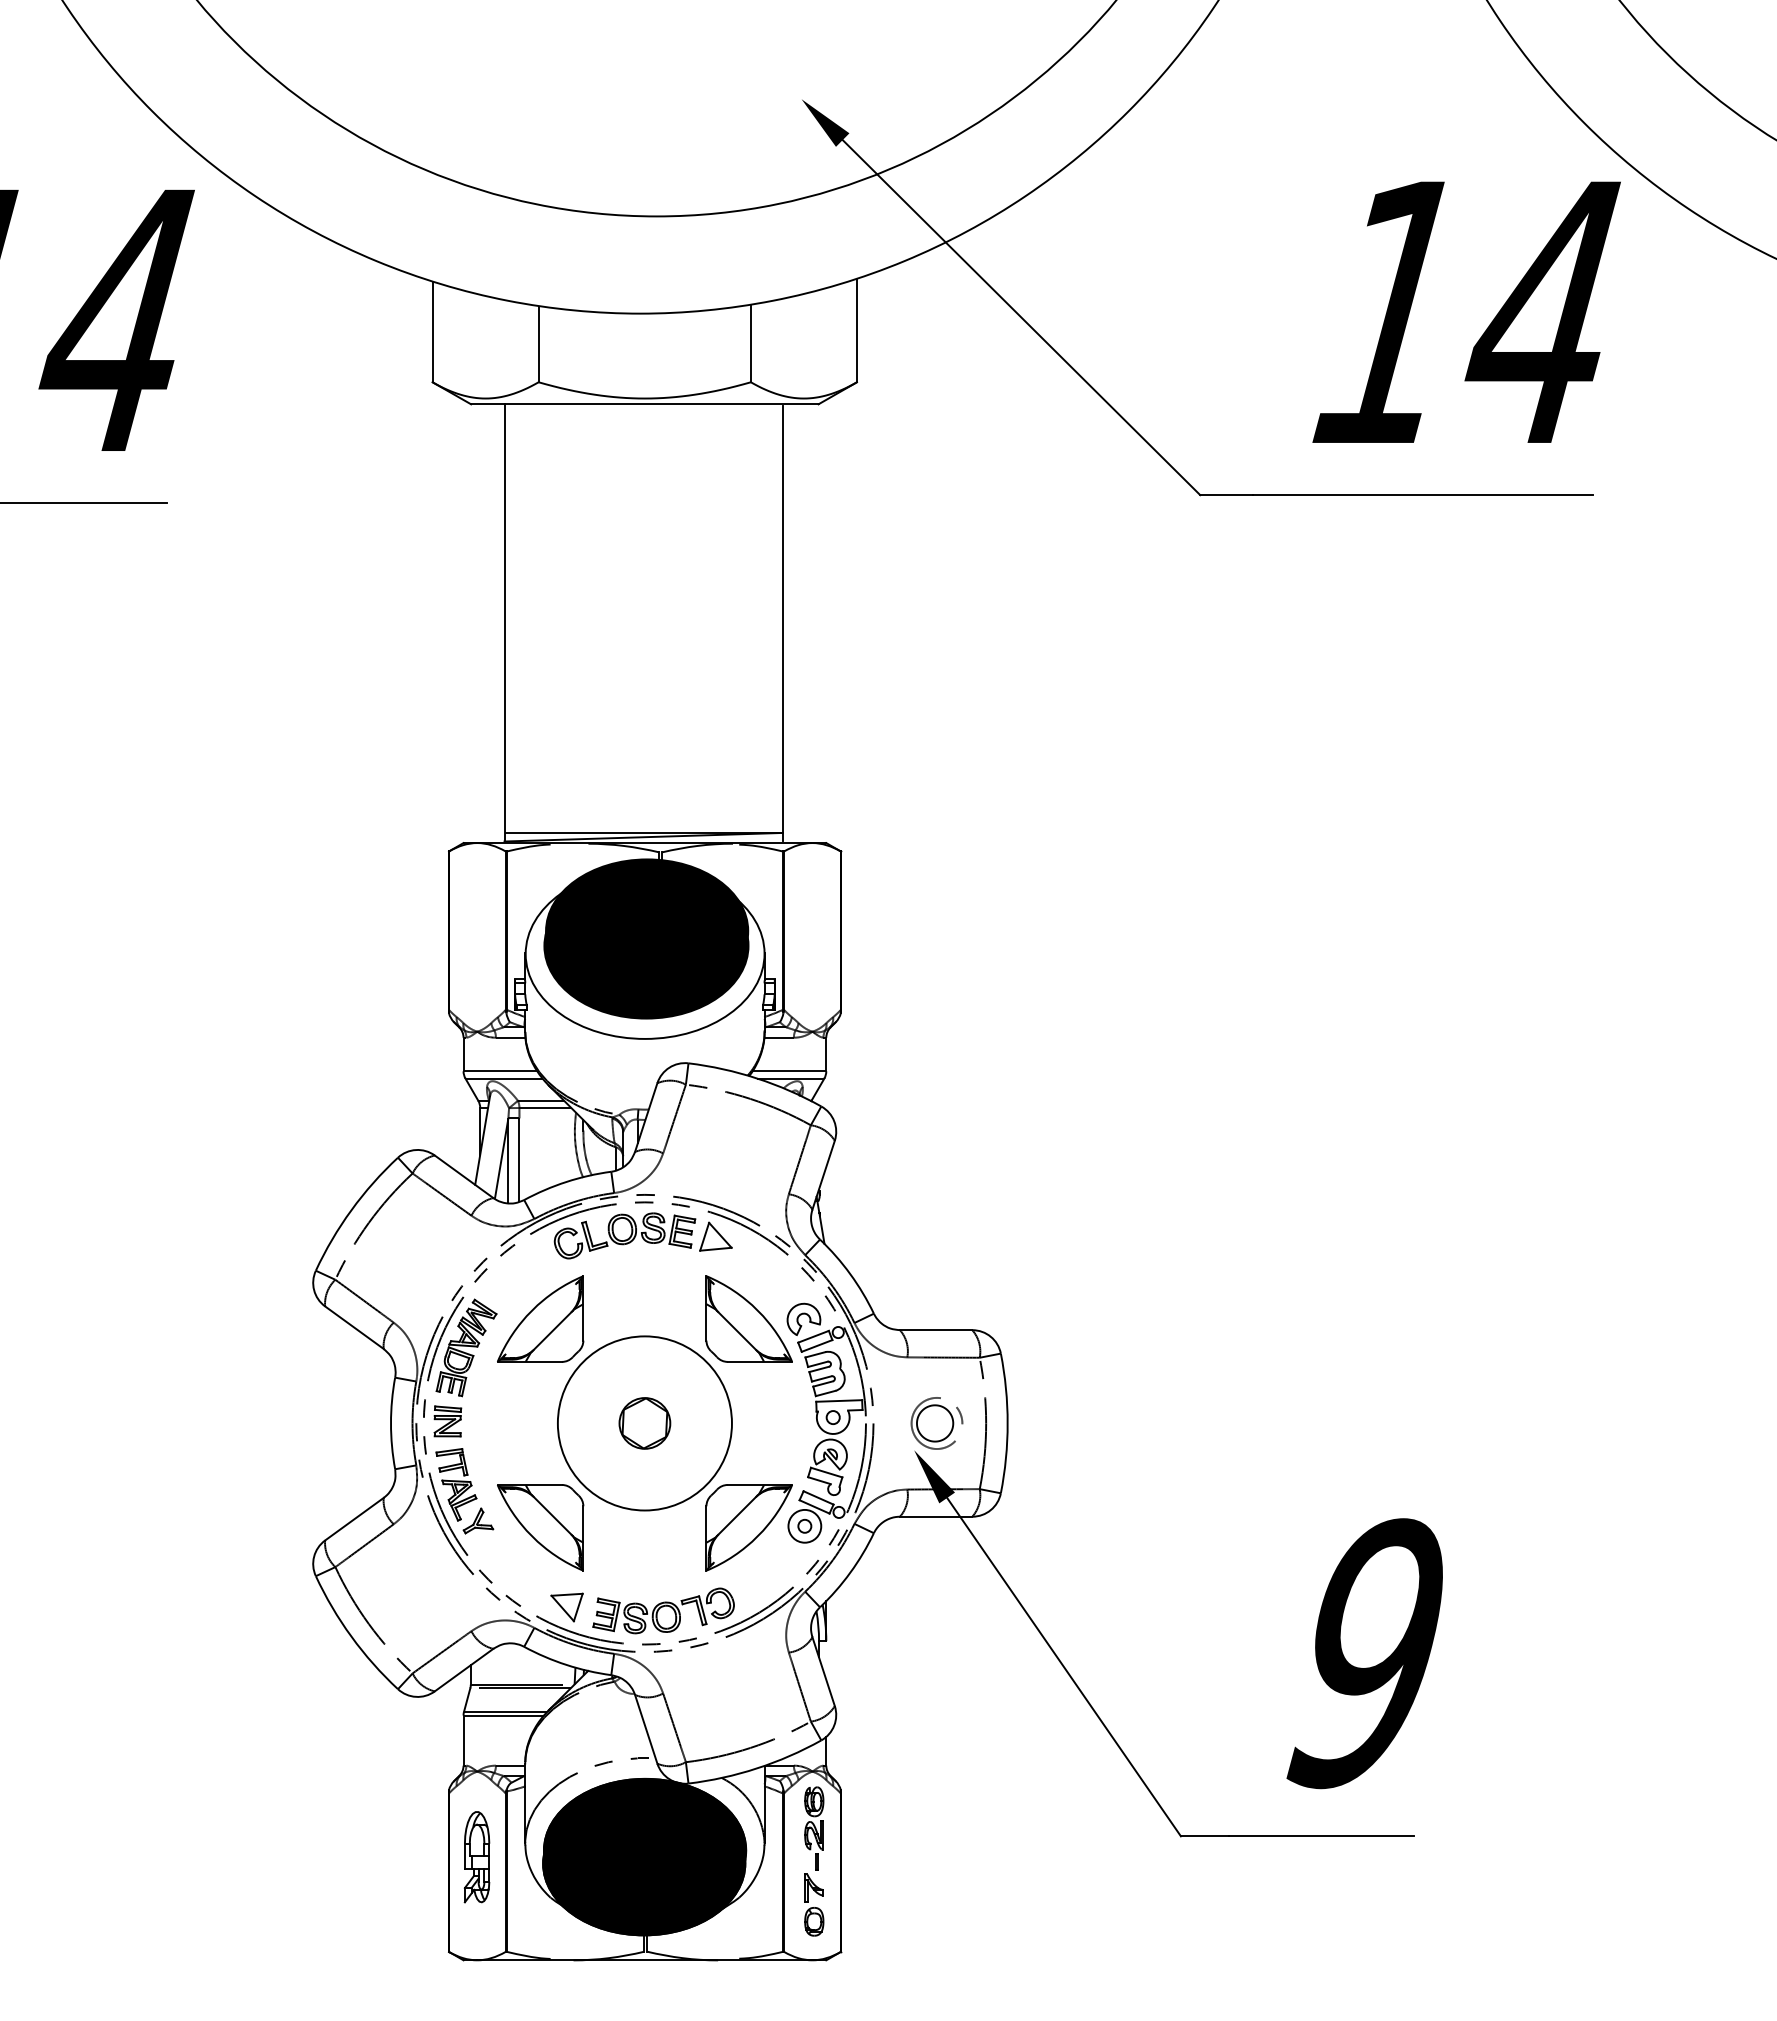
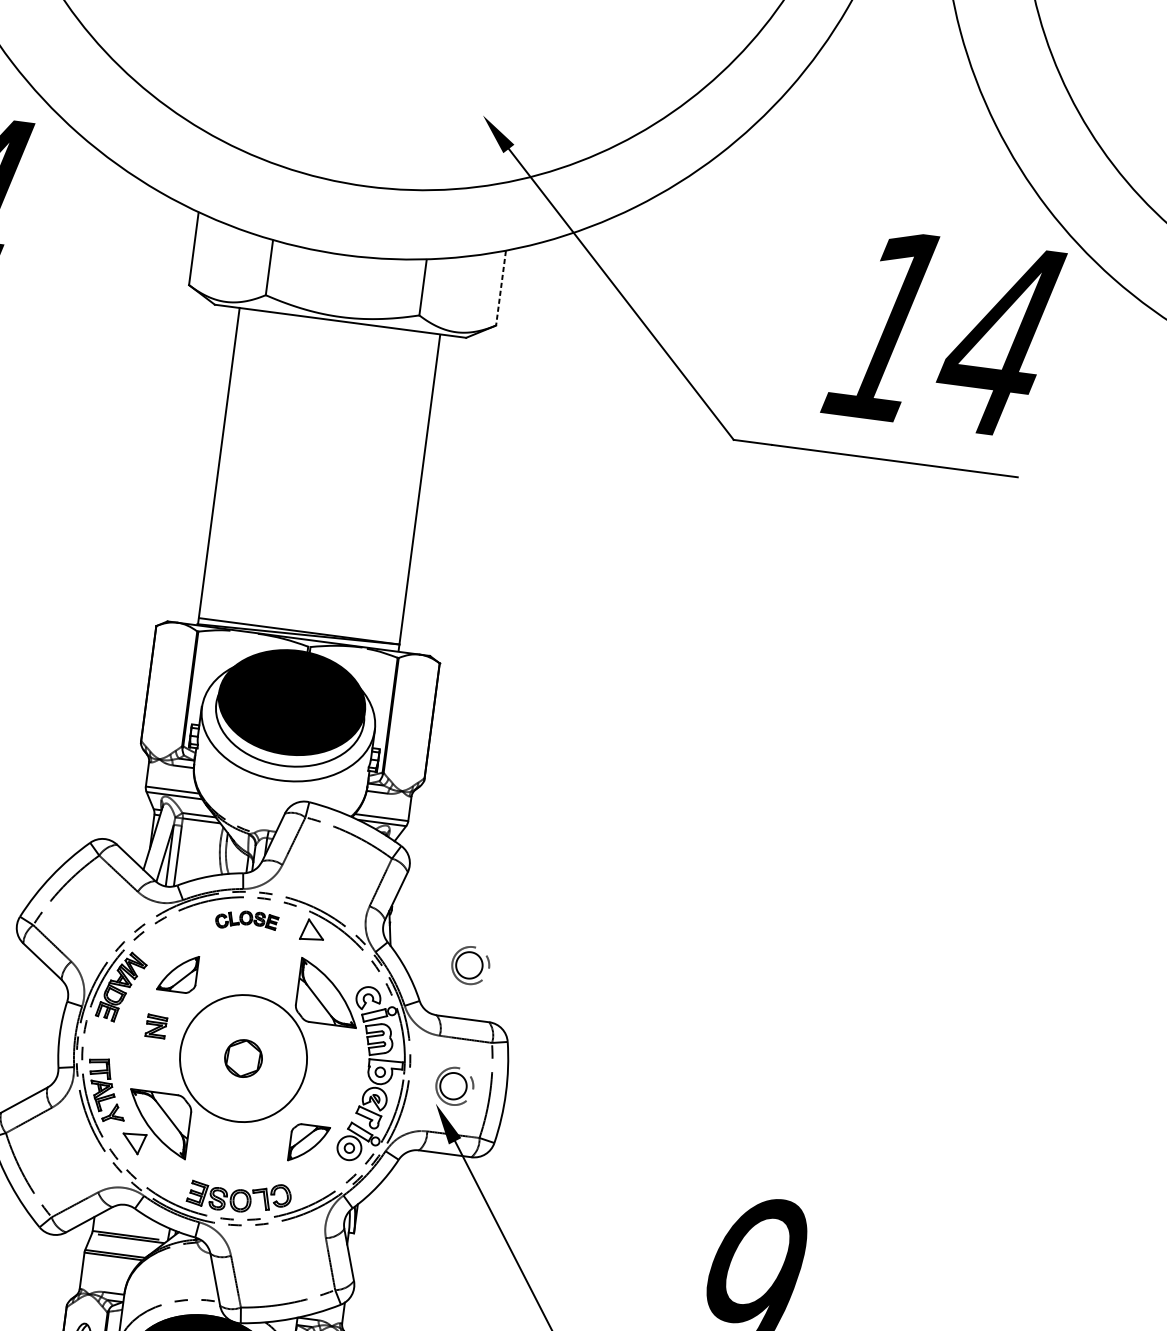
line: (856, 330) -> (500, 288), solid -> dashed
fill: (646, 945) -> (290, 712), removed
part: (624, 1235) -> (246, 920), size x0.6
part: (936, 1256) -> (470, 965), added
part: (540, 1318) -> (178, 972), size x0.6
part: (447, 1421) -> (156, 1026), moved
part: (748, 1527) -> (308, 1143), size x0.6
part: (566, 1607) -> (133, 1143), moved

